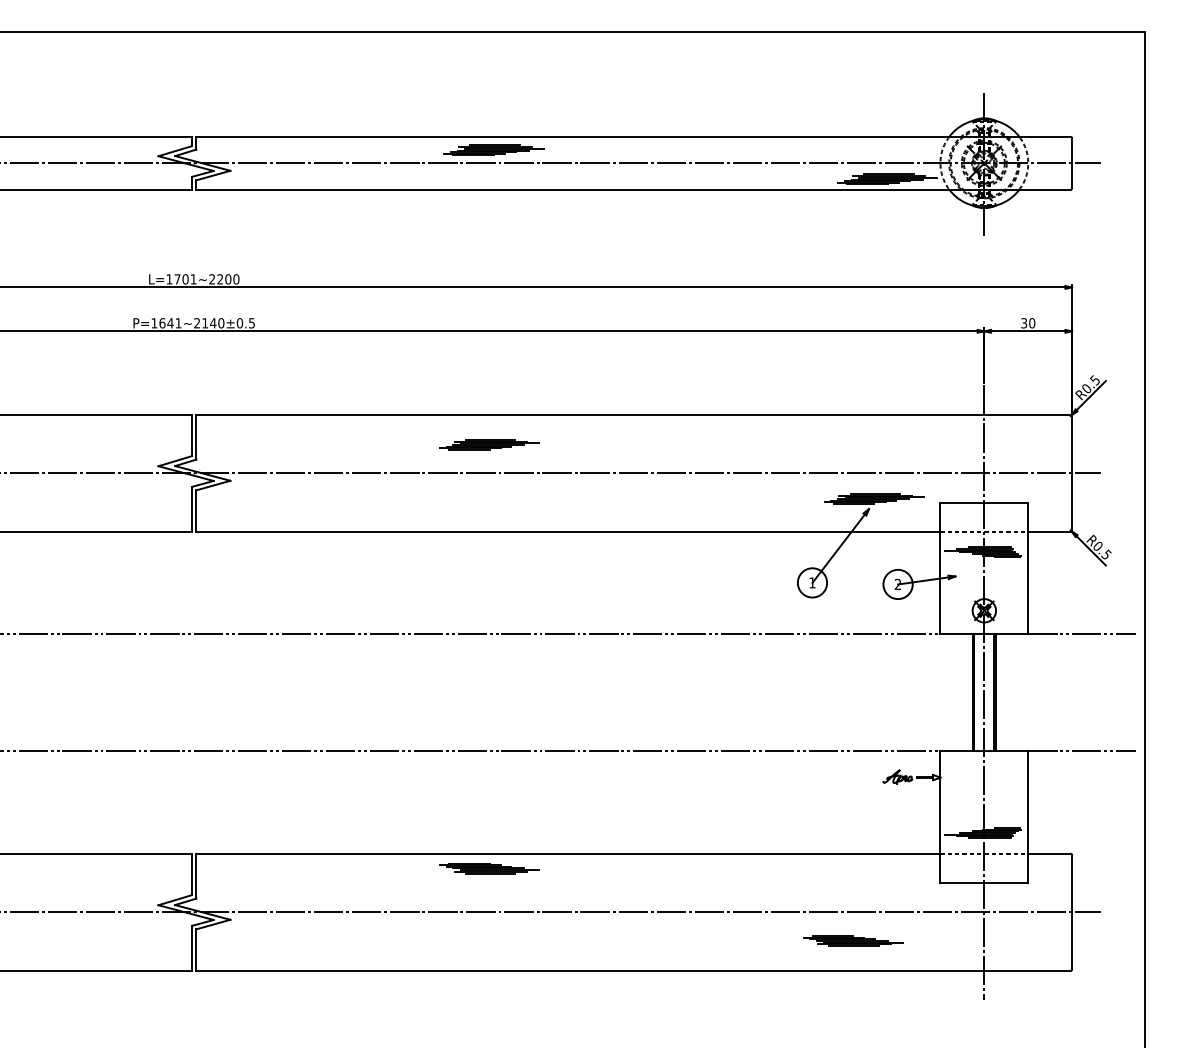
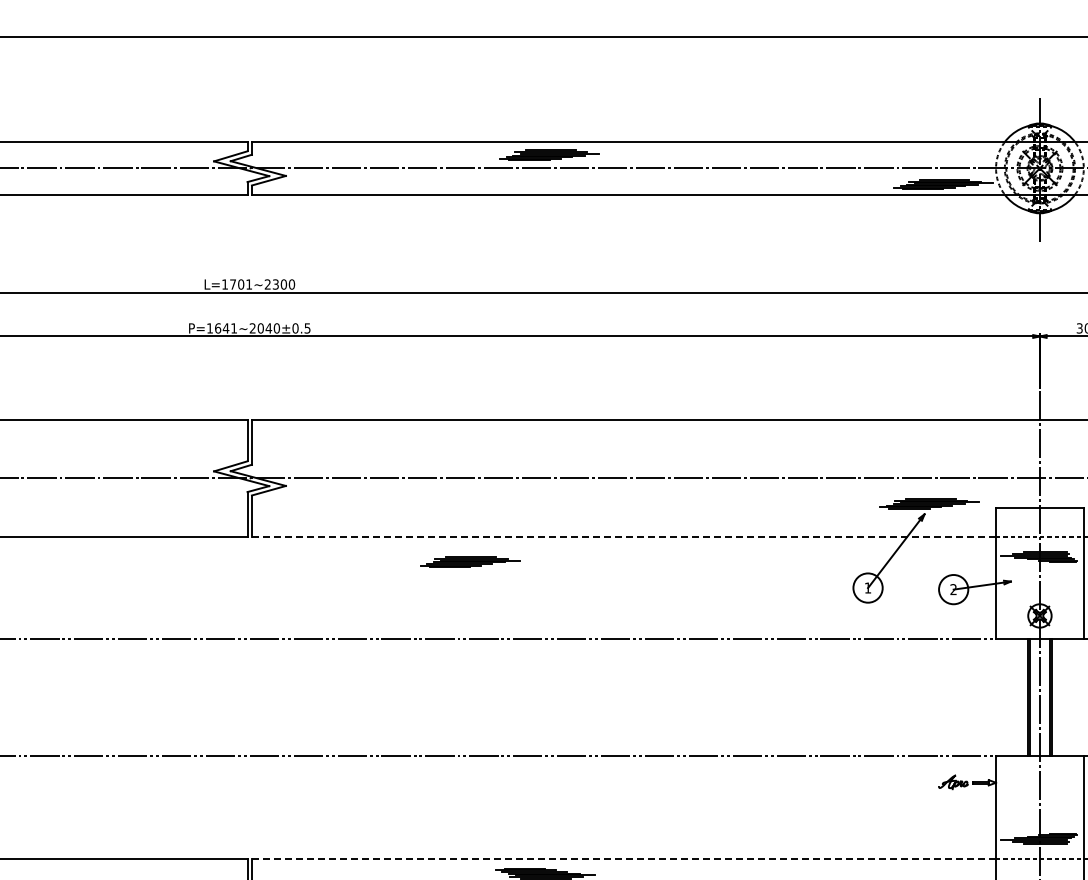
text: (220, 279) -> (276, 284), L=1701~2200 -> L=1701~2300
text: (205, 323) -> (261, 328), P=1641~2140±0.5 -> P=1641~2040±0.5
part: (489, 444) -> (470, 561), moved
line: (568, 531) -> (624, 536), solid -> dashed
line: (568, 853) -> (624, 858), solid -> dashed

